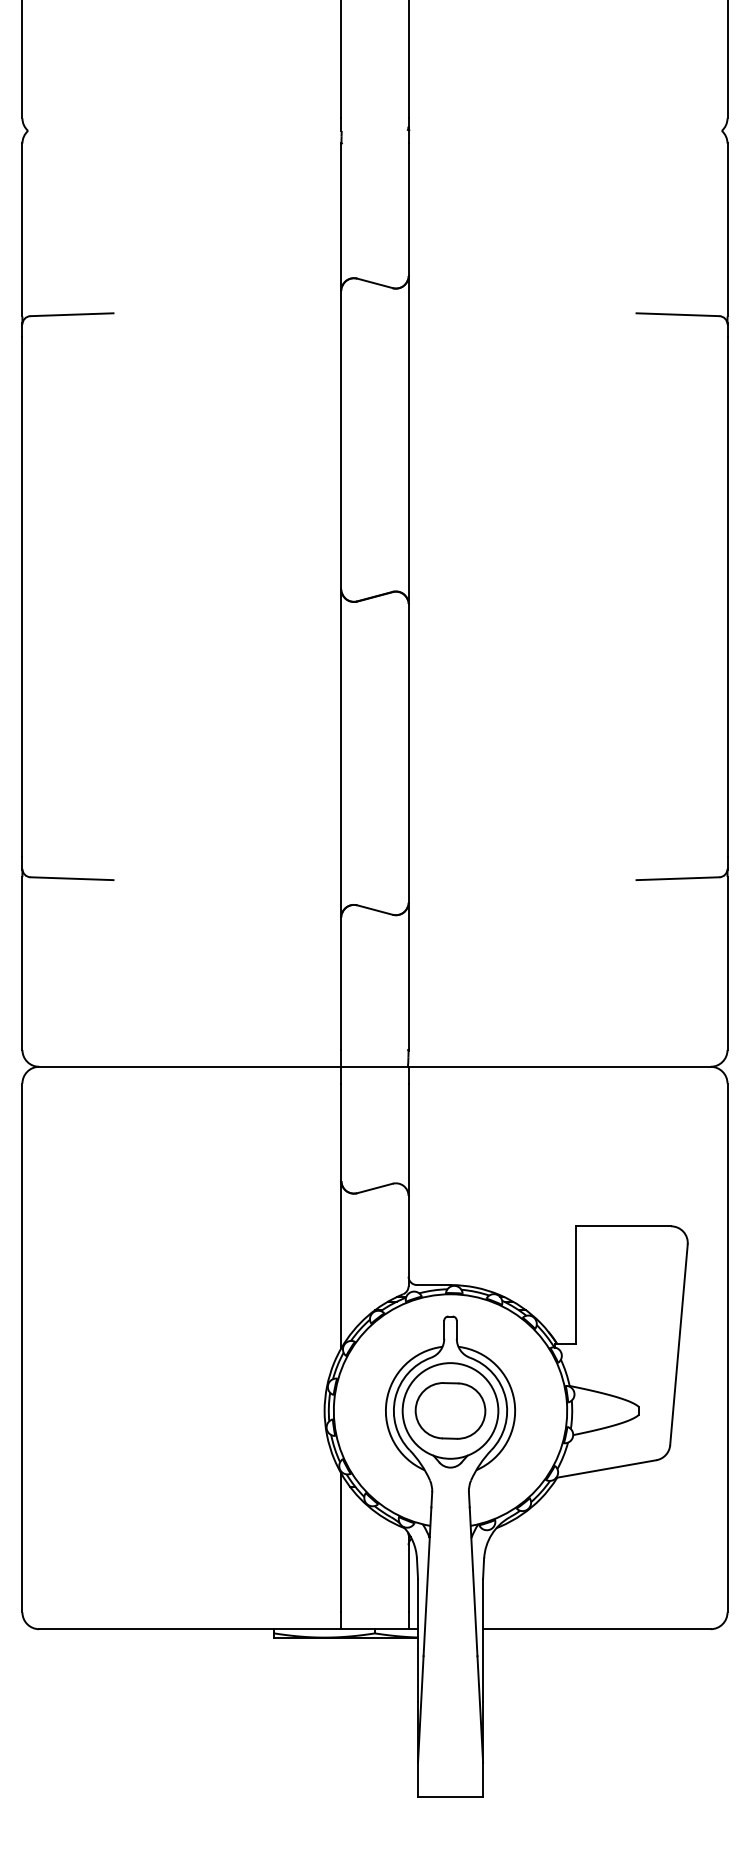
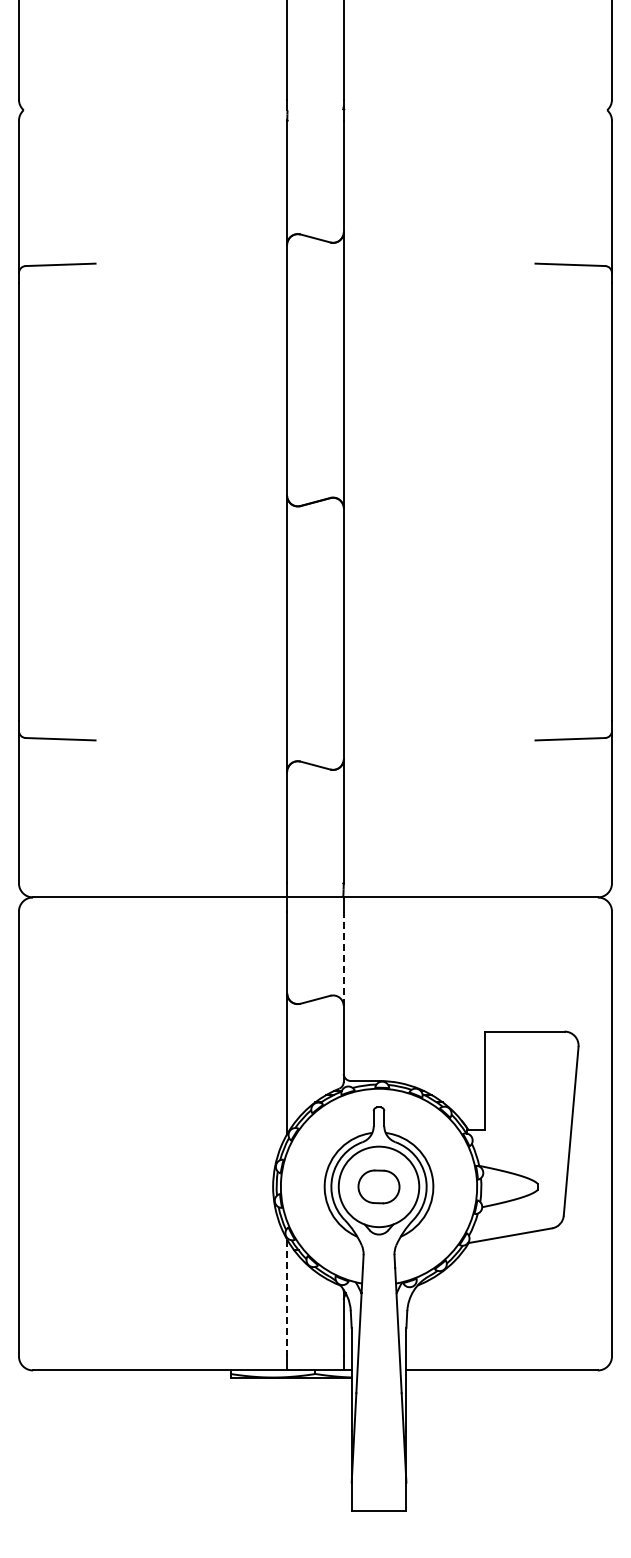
line: (408, 1139) -> (343, 958), solid -> dashed
part: (449, 1410) -> (378, 1186), size x0.7
line: (341, 1543) -> (287, 1298), solid -> dashed

